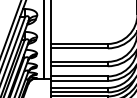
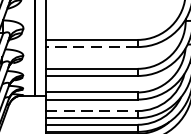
line: (78, 48) -> (90, 47), solid -> dashed
line: (79, 87) -> (91, 110), solid -> dashed

